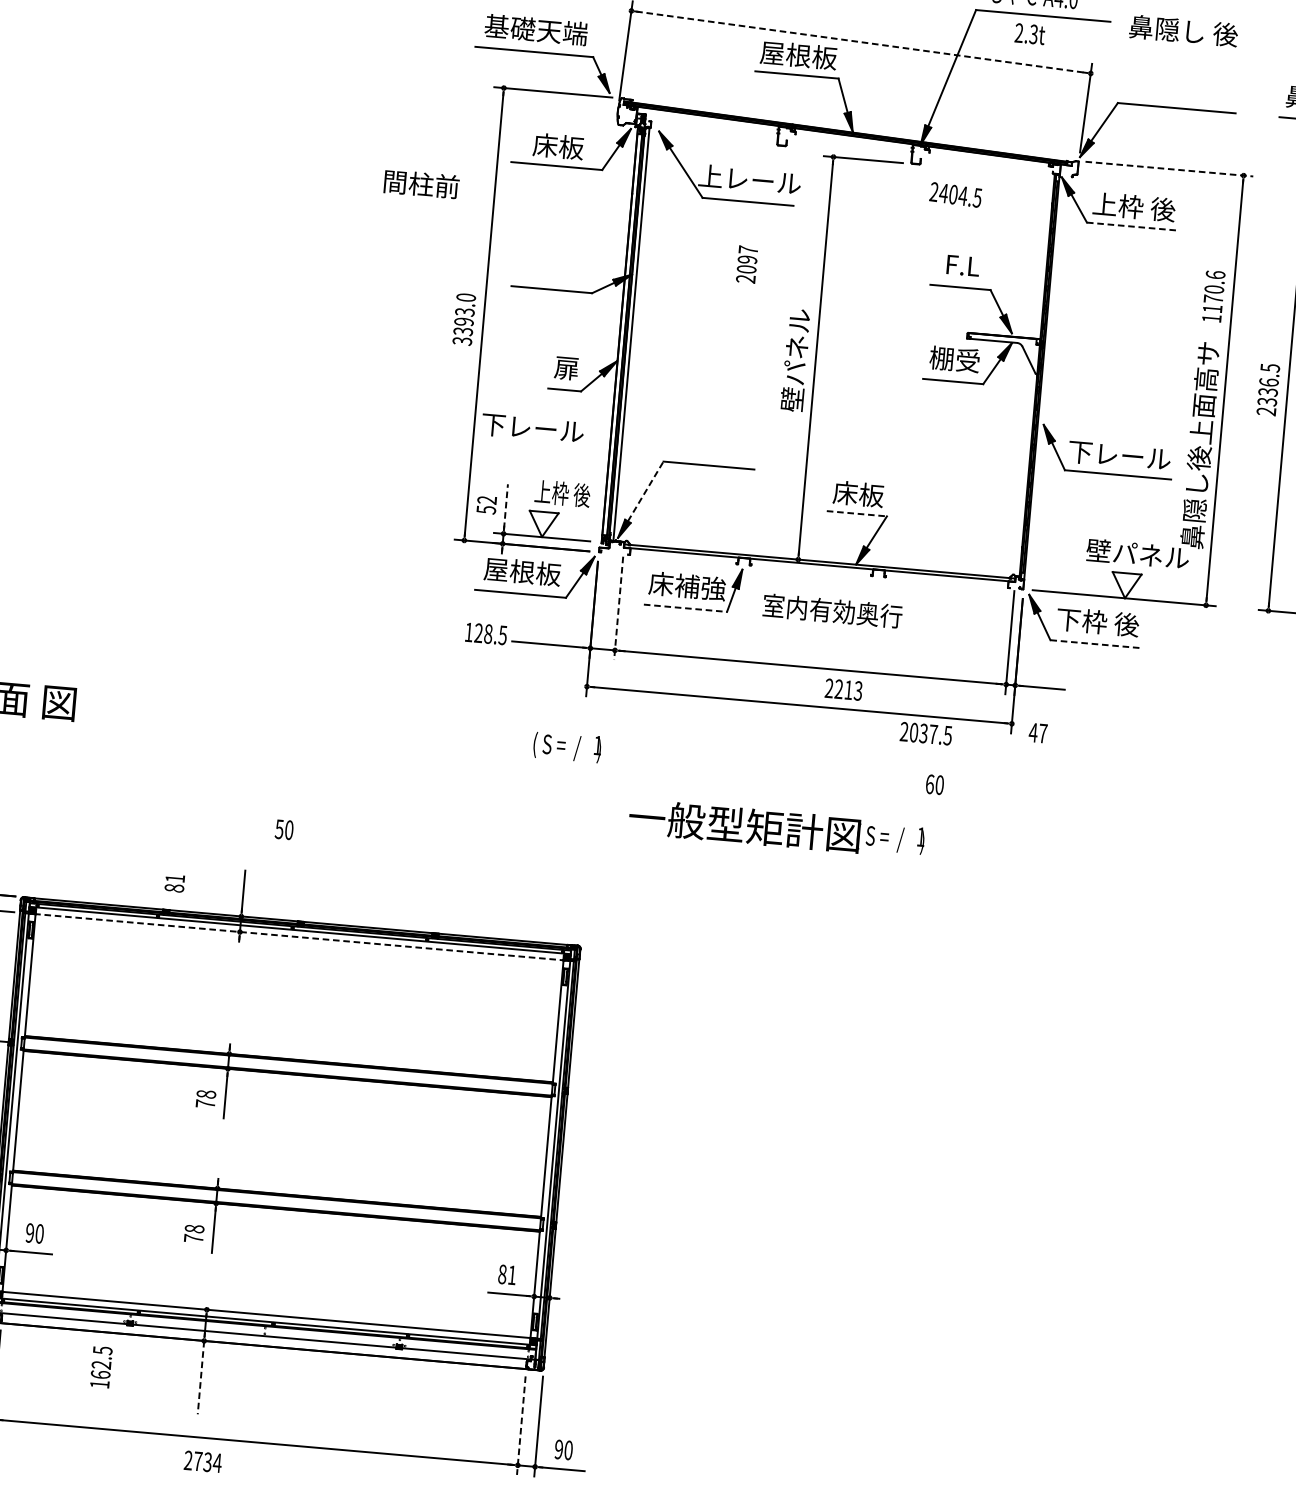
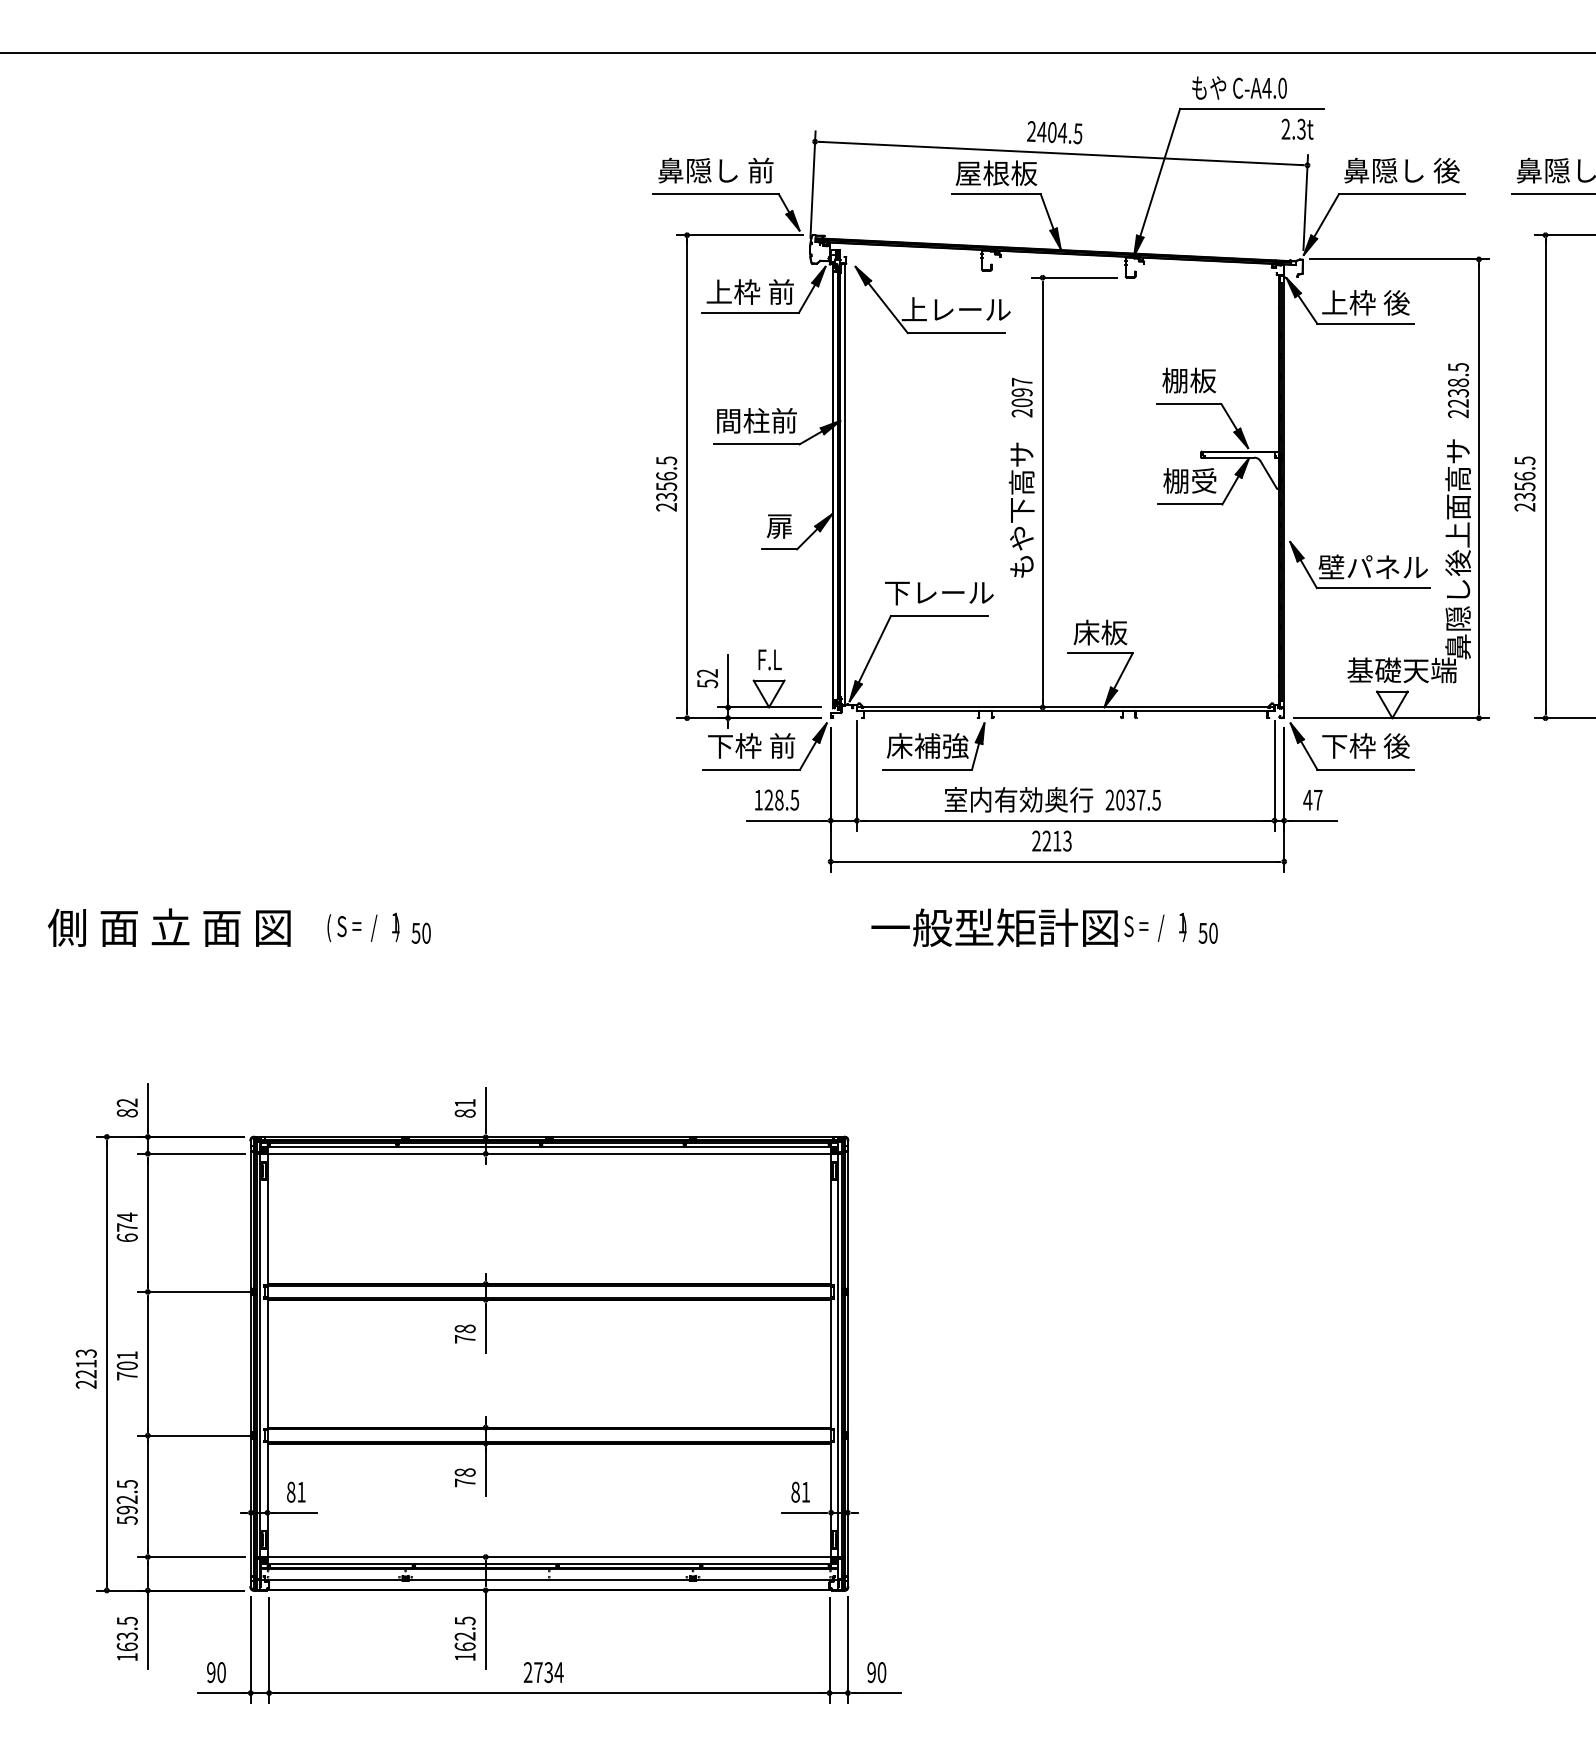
text: (535, 29) -> (715, 170), 基礎天端 -> 鼻隠し 前
text: (1183, 30) -> (1401, 170), moved
text: (1030, 33) -> (1297, 128), moved
line: (861, 42) -> (1061, 153), dashed -> solid
text: (557, 145) -> (749, 291), 床板 -> 上枠 前
line: (1169, 169) -> (1399, 259), dashed -> solid
text: (421, 183) -> (756, 420), moved
text: (955, 194) -> (1054, 132), moved
line: (1132, 226) -> (1365, 323), dashed -> solid
text: (746, 264) -> (1021, 397), moved
text: (962, 265) -> (1189, 380), F.L -> 棚板
text: (1213, 296) -> (1458, 390), 1170.6 -> 2238.5
text: (464, 318) -> (666, 483), 3393.0 -> 2356.5
text: (794, 372) -> (1021, 509), 壁パネル -> もや下高サ
text: (1267, 392) -> (1524, 486), 2336.5 -> 2356.5
text: (532, 428) -> (939, 593), moved
text: (1105, 453) -> (1358, 566), 下レール -> 壁パネル
line: (645, 491) -> (874, 649), dashed -> solid
text: (562, 493) -> (786, 659), 上枠 後 -> F.L
line: (506, 506) -> (728, 678), dashed -> solid
line: (857, 513) -> (1101, 653), dashed -> solid
text: (1137, 554) -> (1401, 670), 壁パネル -> 基礎天端
text: (522, 571) -> (751, 745), 屋根板 -> 下枠 前
line: (618, 608) -> (856, 776), dashed -> solid
line: (686, 608) -> (928, 769), dashed -> solid
text: (832, 610) -> (1018, 799), moved
text: (485, 633) -> (776, 799), moved
line: (1095, 644) -> (1365, 769), dashed -> solid
text: (843, 689) -> (1051, 840), moved
text: (925, 733) -> (1132, 799), moved
text: (1037, 733) -> (1312, 800), moved
text: (567, 746) -> (363, 926), moved
text: (929, 783) -> (1202, 932), 60 -> 50
text: (283, 828) -> (420, 932), moved
text: (776, 828) -> (1028, 927), moved
text: (174, 883) -> (464, 1108), moved
line: (299, 936) -> (549, 1153), dashed -> solid
text: (35, 1232) -> (296, 1491), 90 -> 81
text: (100, 1366) -> (464, 1638), moved
line: (200, 1377) -> (485, 1629), dashed -> solid
line: (521, 1425) -> (829, 1650), dashed -> solid
text: (202, 1461) -> (543, 1672), moved

